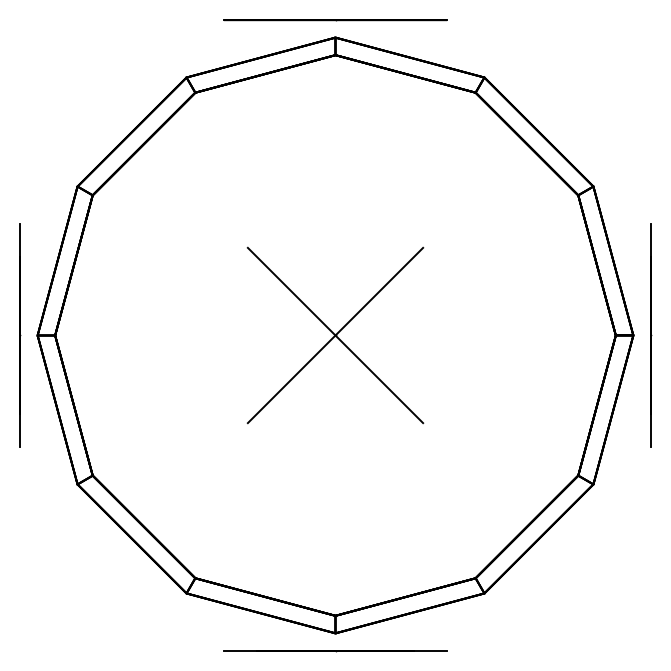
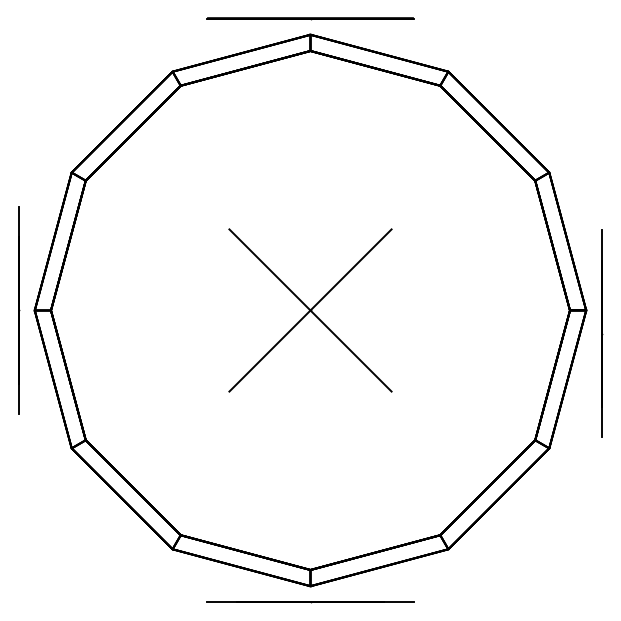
line: (651, 335) -> (603, 333), moved

